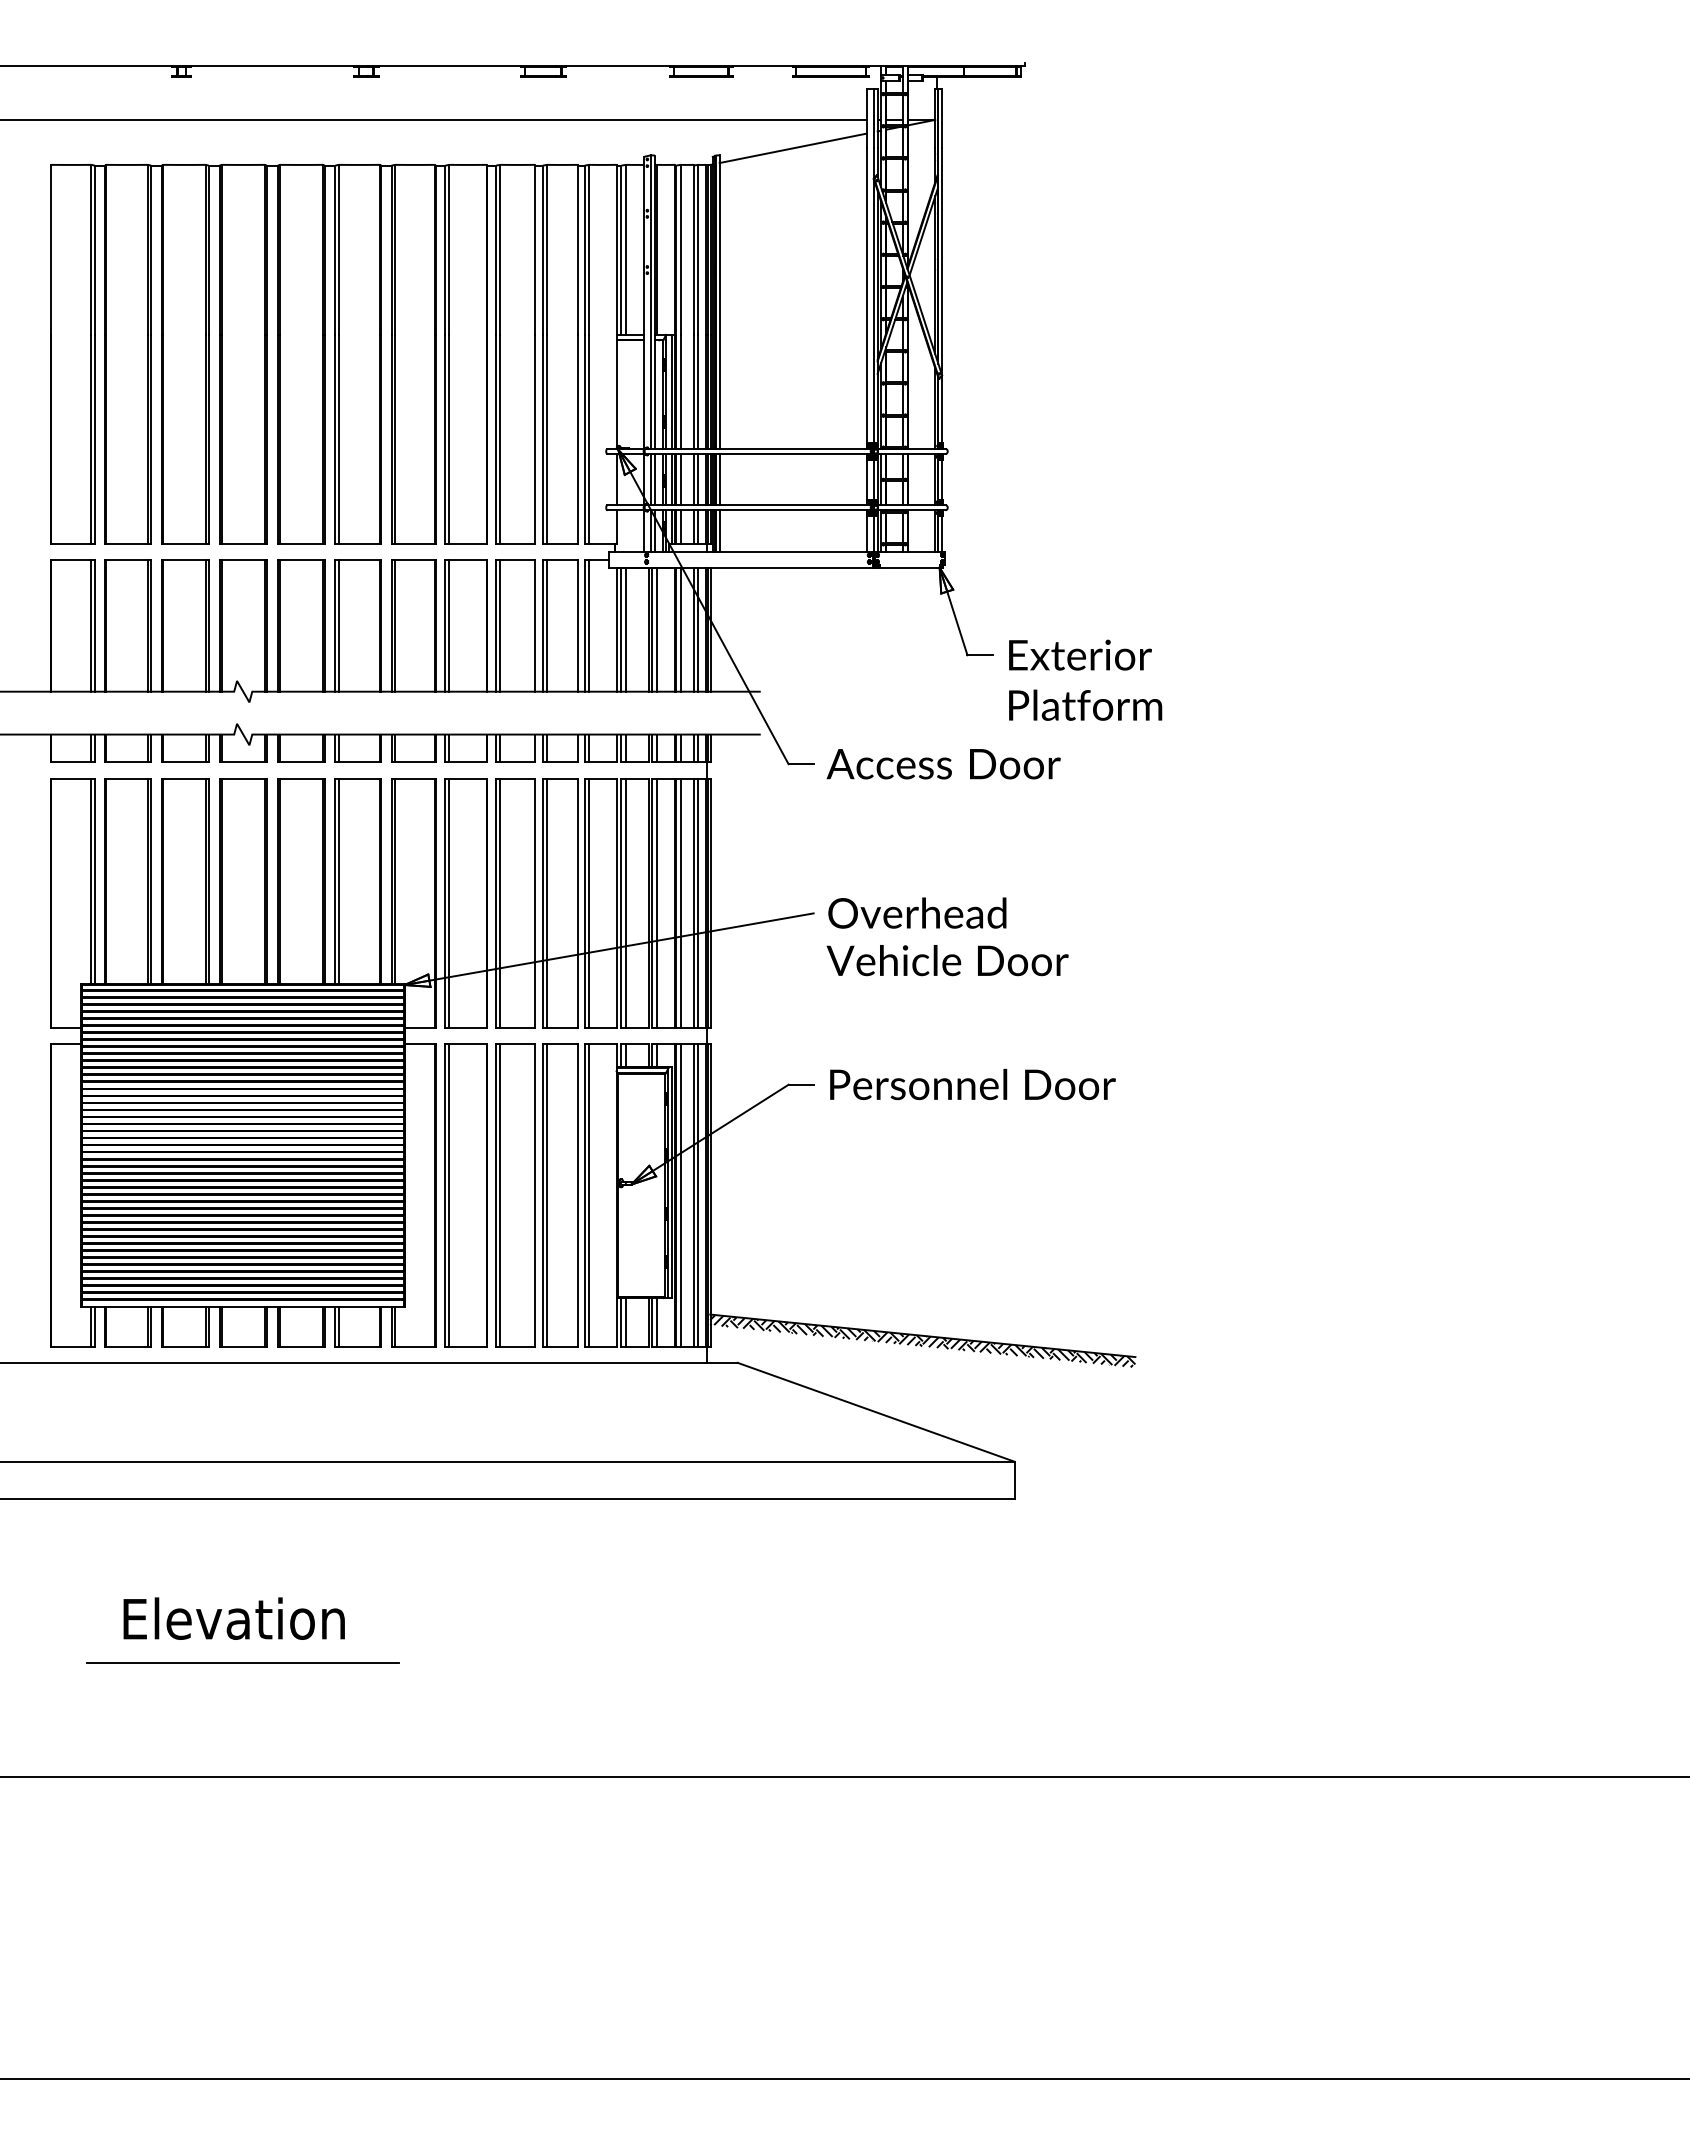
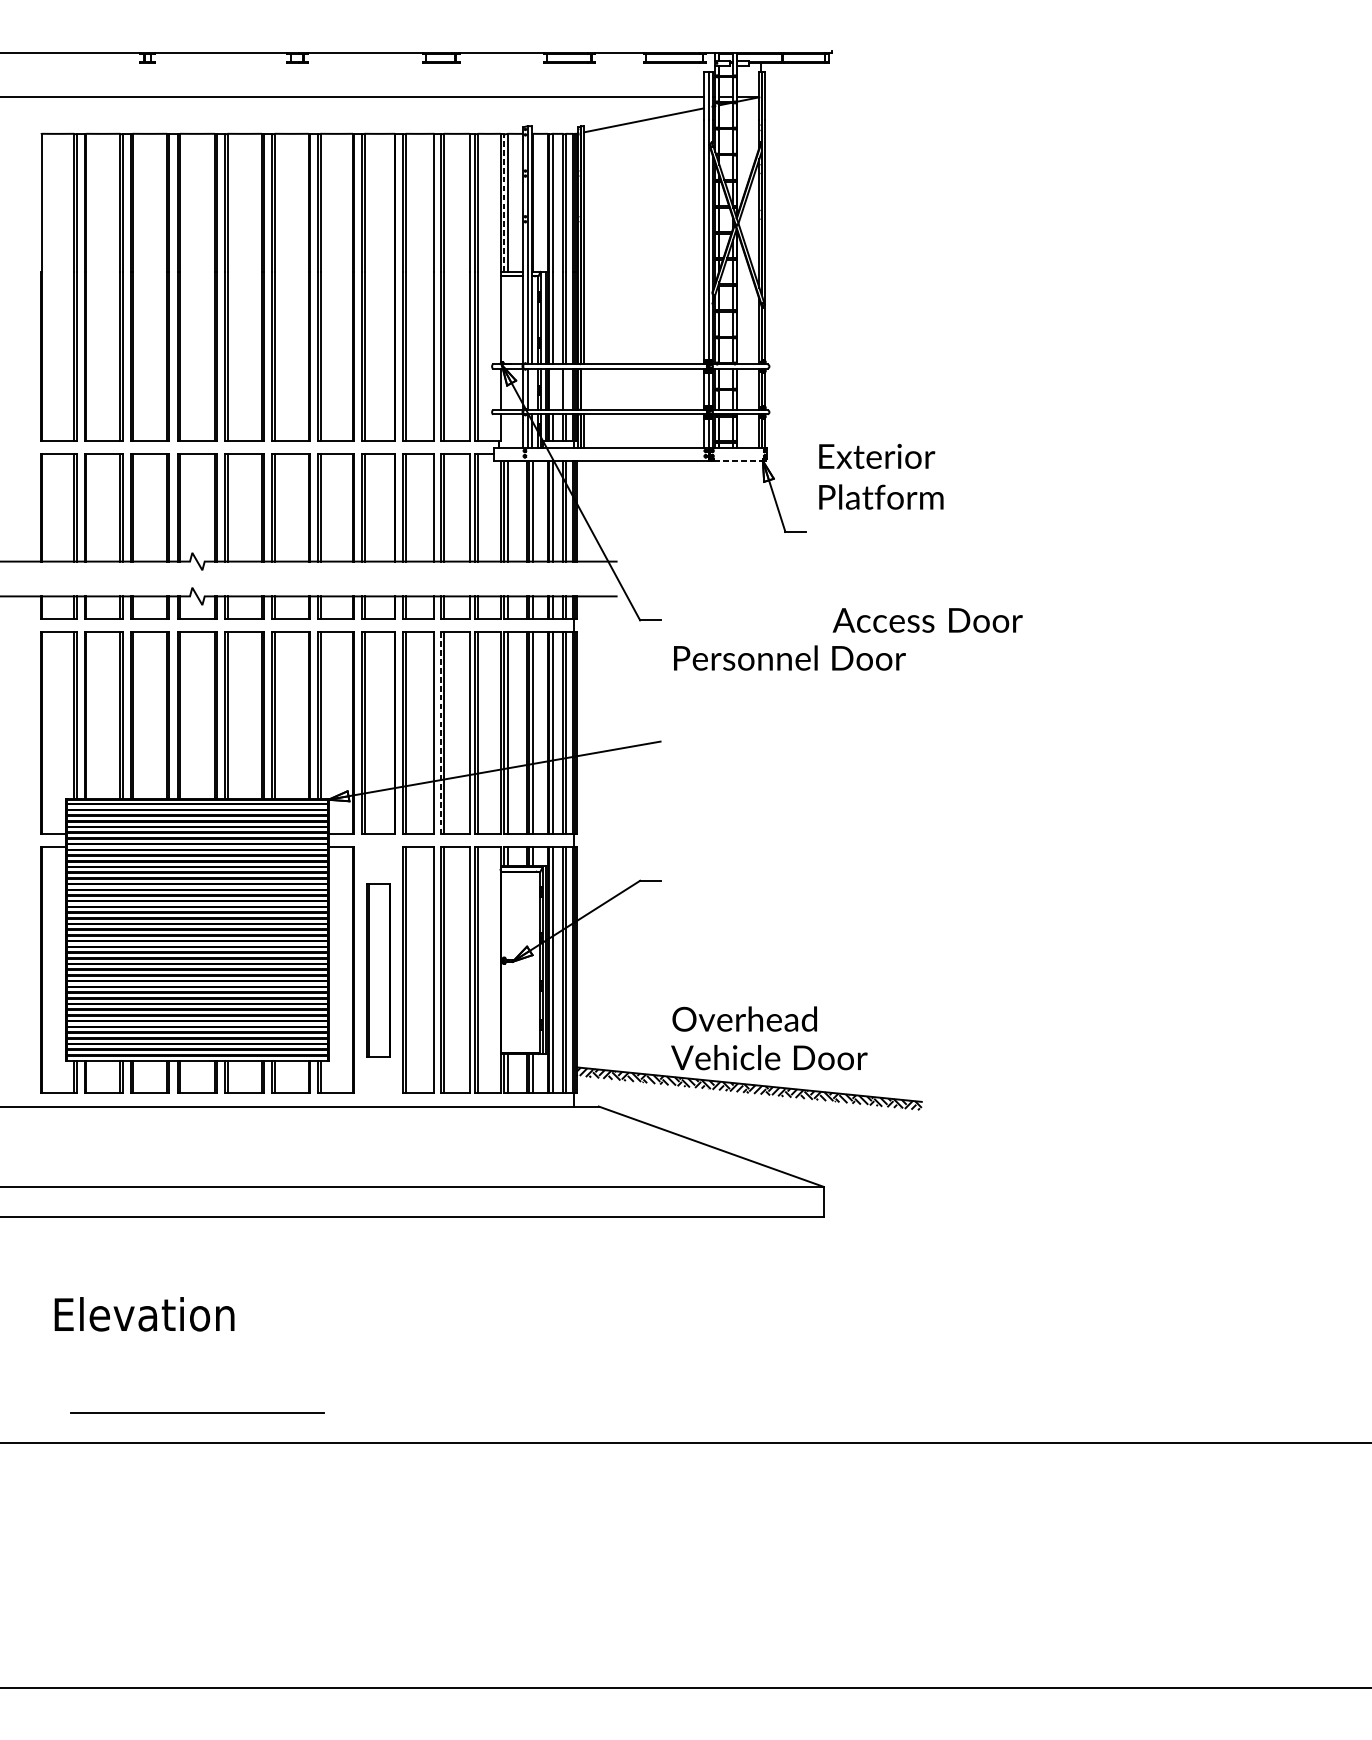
line: (621, 250) -> (504, 203), solid -> dashed
line: (654, 479) -> (531, 389), removed
line: (680, 479) -> (552, 389), removed
line: (697, 479) -> (566, 389), removed
line: (719, 479) -> (584, 389), removed
line: (909, 567) -> (738, 460), solid -> dashed
text: (1085, 679) -> (881, 476), moved
text: (943, 764) -> (927, 620), moved
line: (542, 903) -> (440, 733), solid -> dashed
text: (947, 936) -> (769, 1038), moved
text: (972, 1084) -> (789, 658), moved
part: (465, 1195) -> (377, 970), size x0.7
text: (233, 1618) -> (143, 1314), moved
line: (242, 1662) -> (196, 1413), moved

